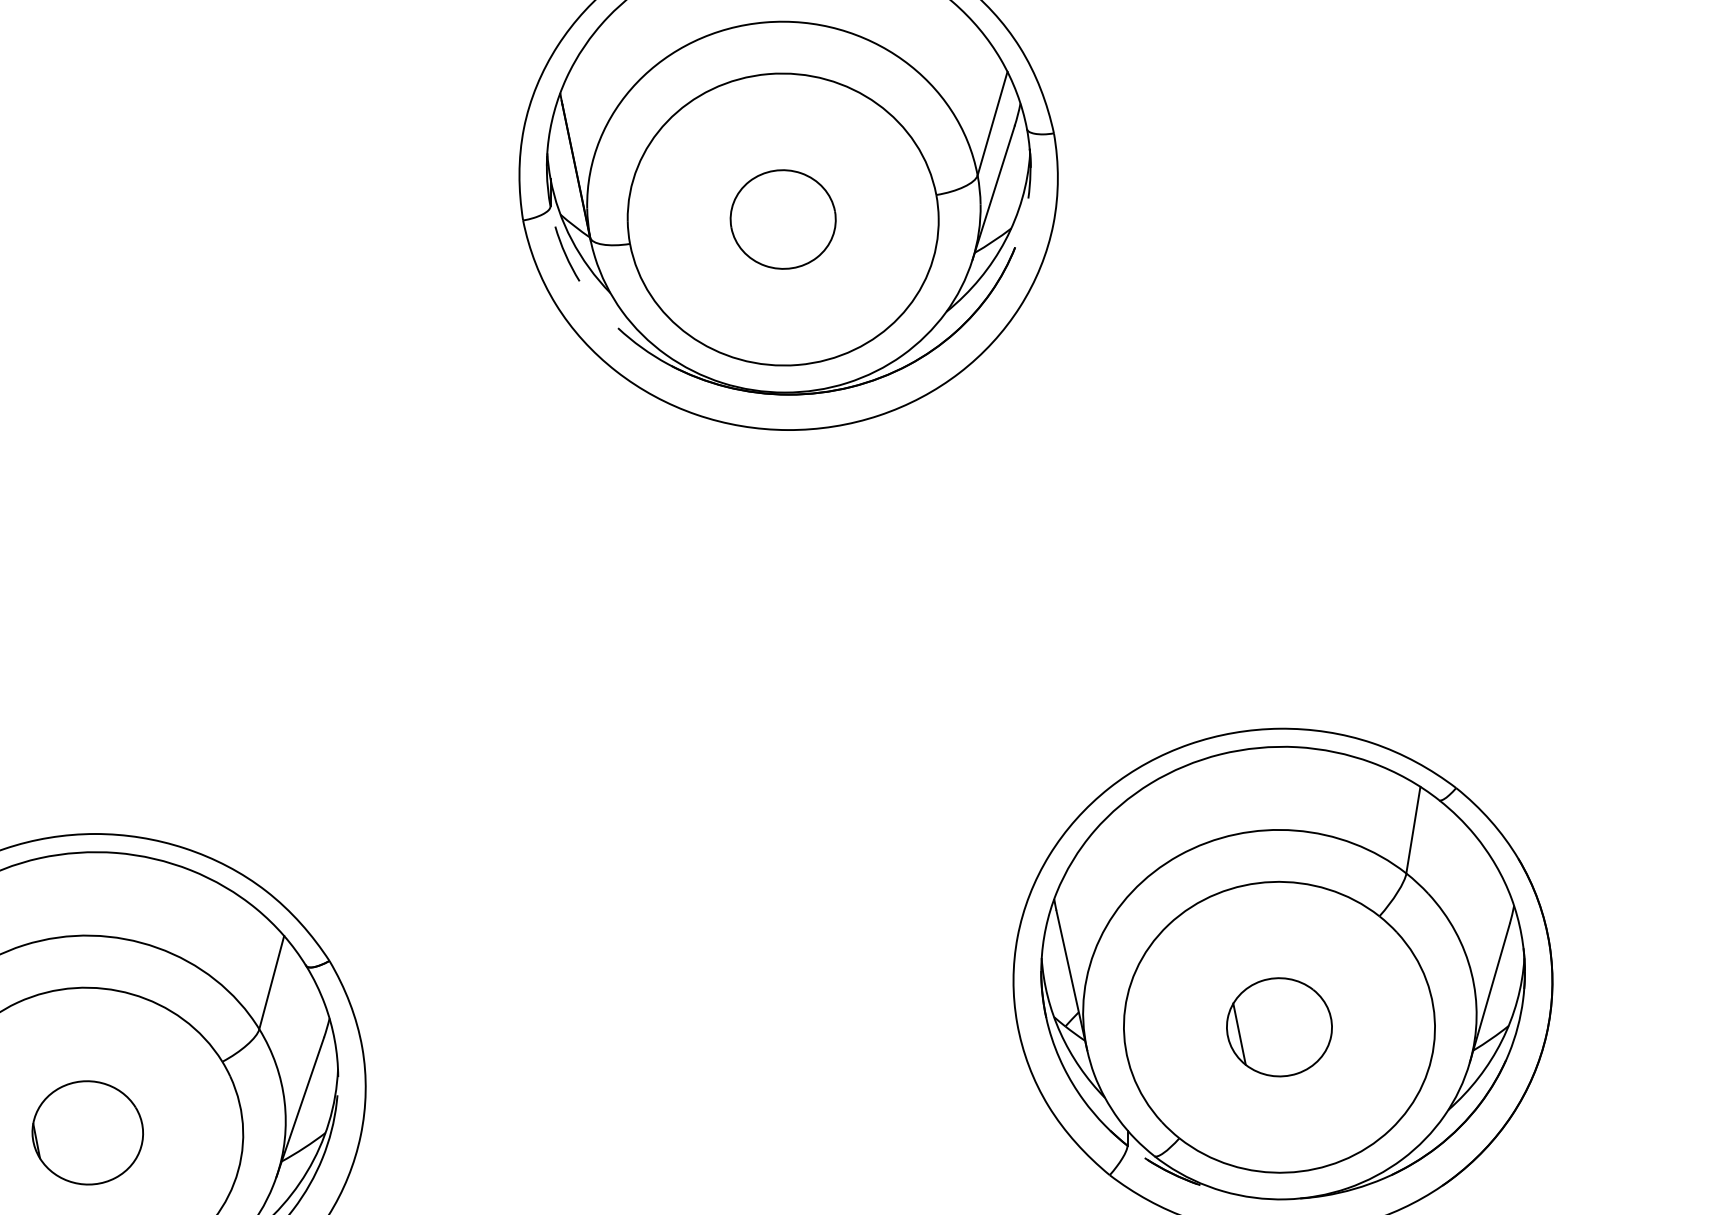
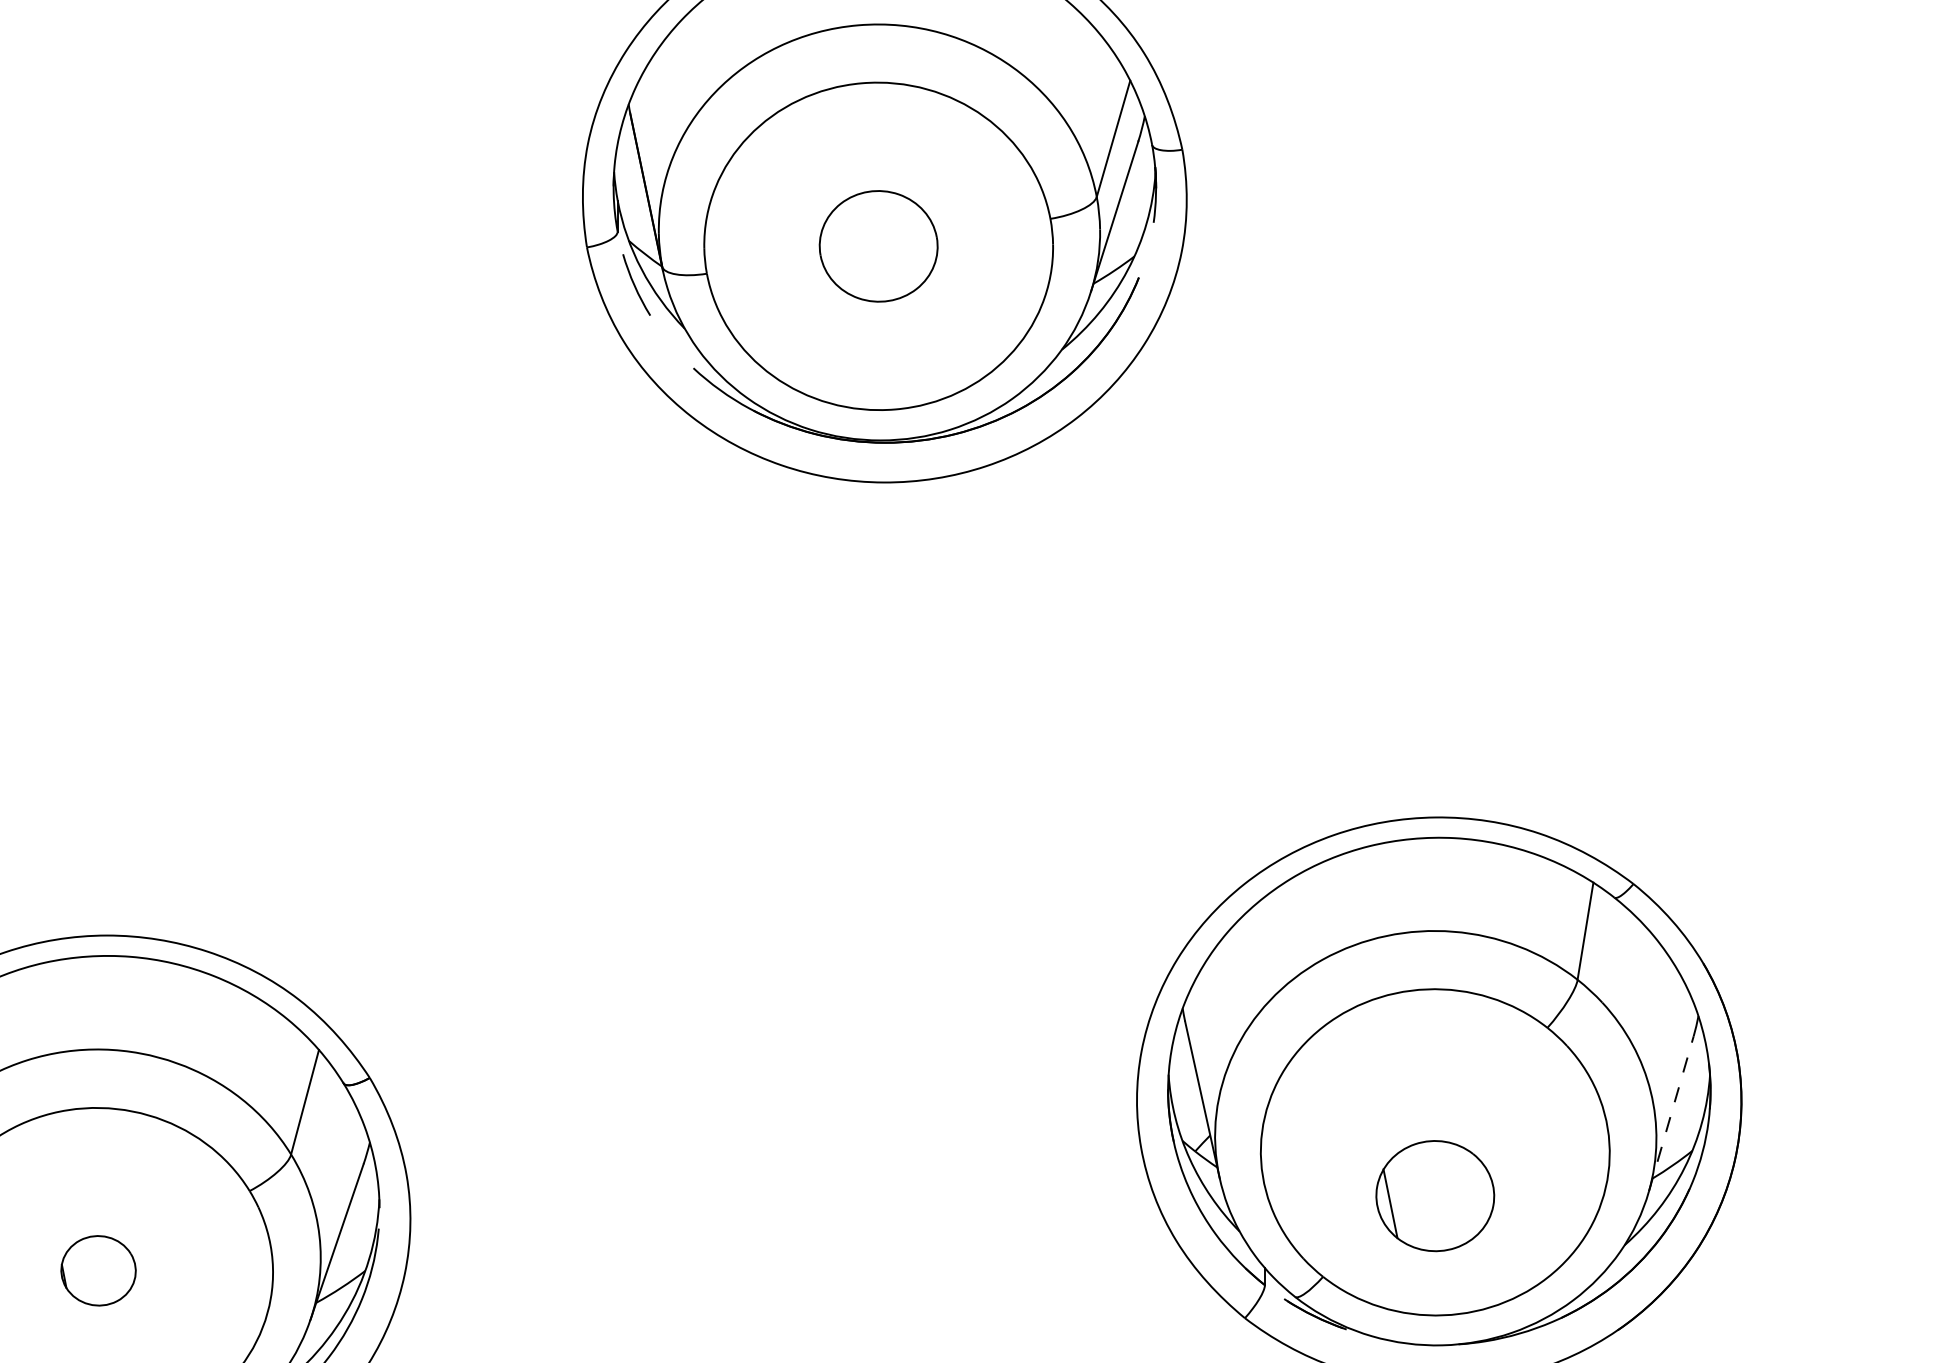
line: (1490, 992) -> (1671, 1113), solid -> dashed
part: (1279, 1027) -> (1435, 1196), moved
part: (87, 1132) -> (98, 1270), size x0.6

